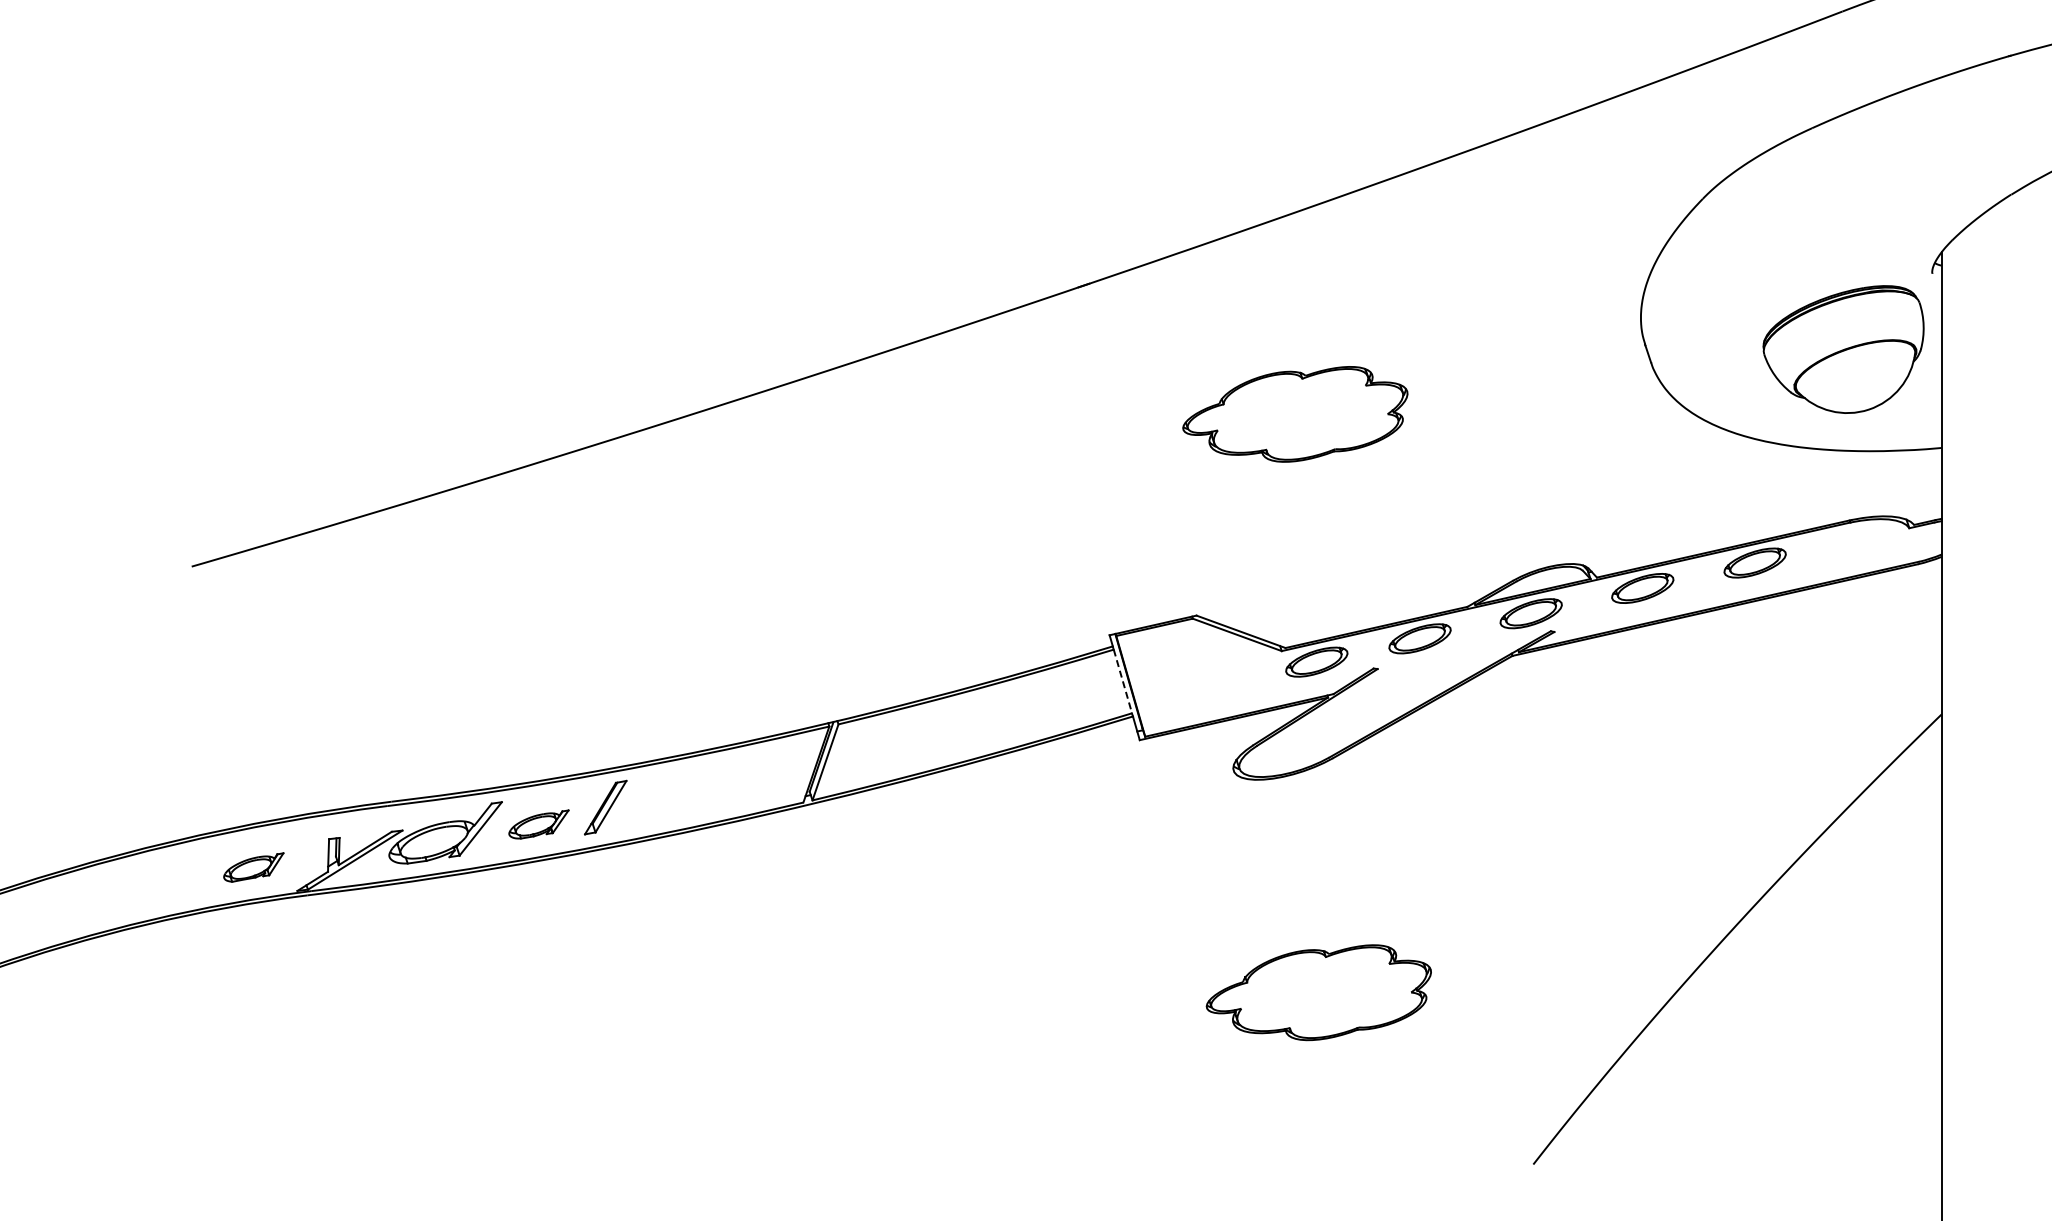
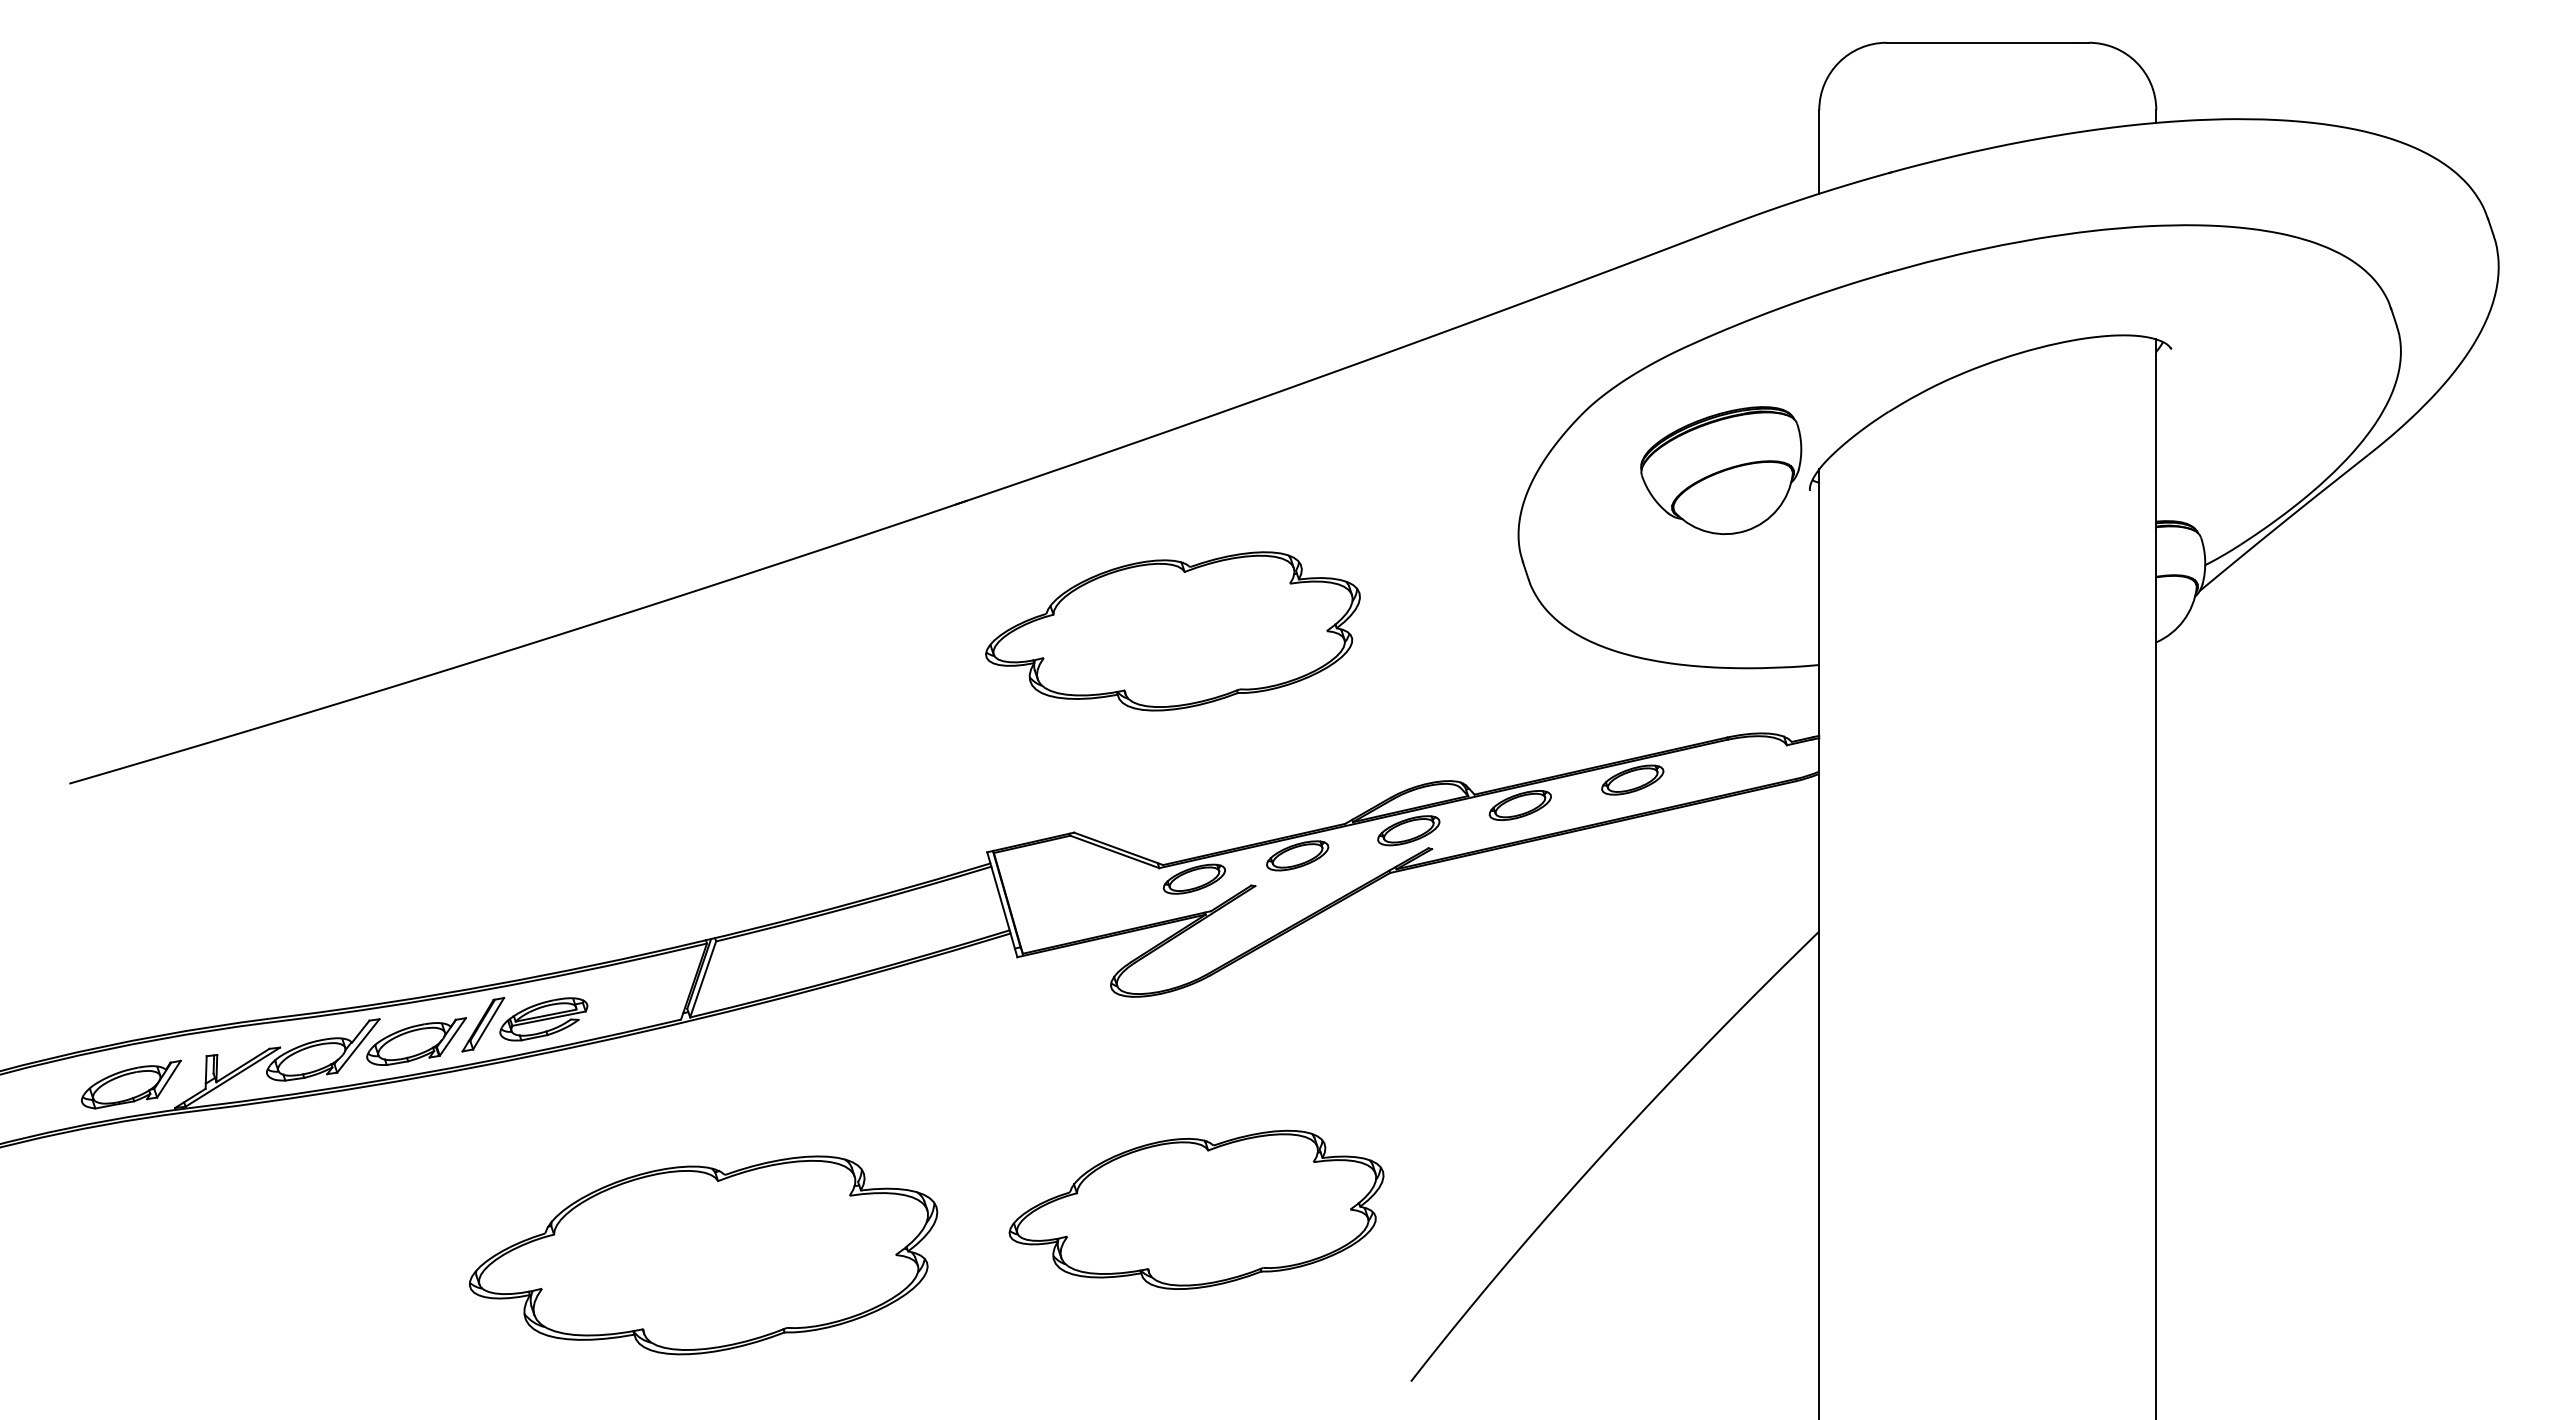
part: (1843, 349) -> (1721, 470), moved
part: (1294, 414) -> (1172, 631), size x1.67
line: (1122, 682) -> (1000, 899), dashed -> solid
part: (665, 802) -> (543, 1019), added
part: (538, 824) -> (416, 1041), size x1.67
part: (253, 867) -> (131, 1084), size x1.67
part: (1318, 992) -> (1196, 1209), size x1.67
part: (825, 1038) -> (703, 1255), added

